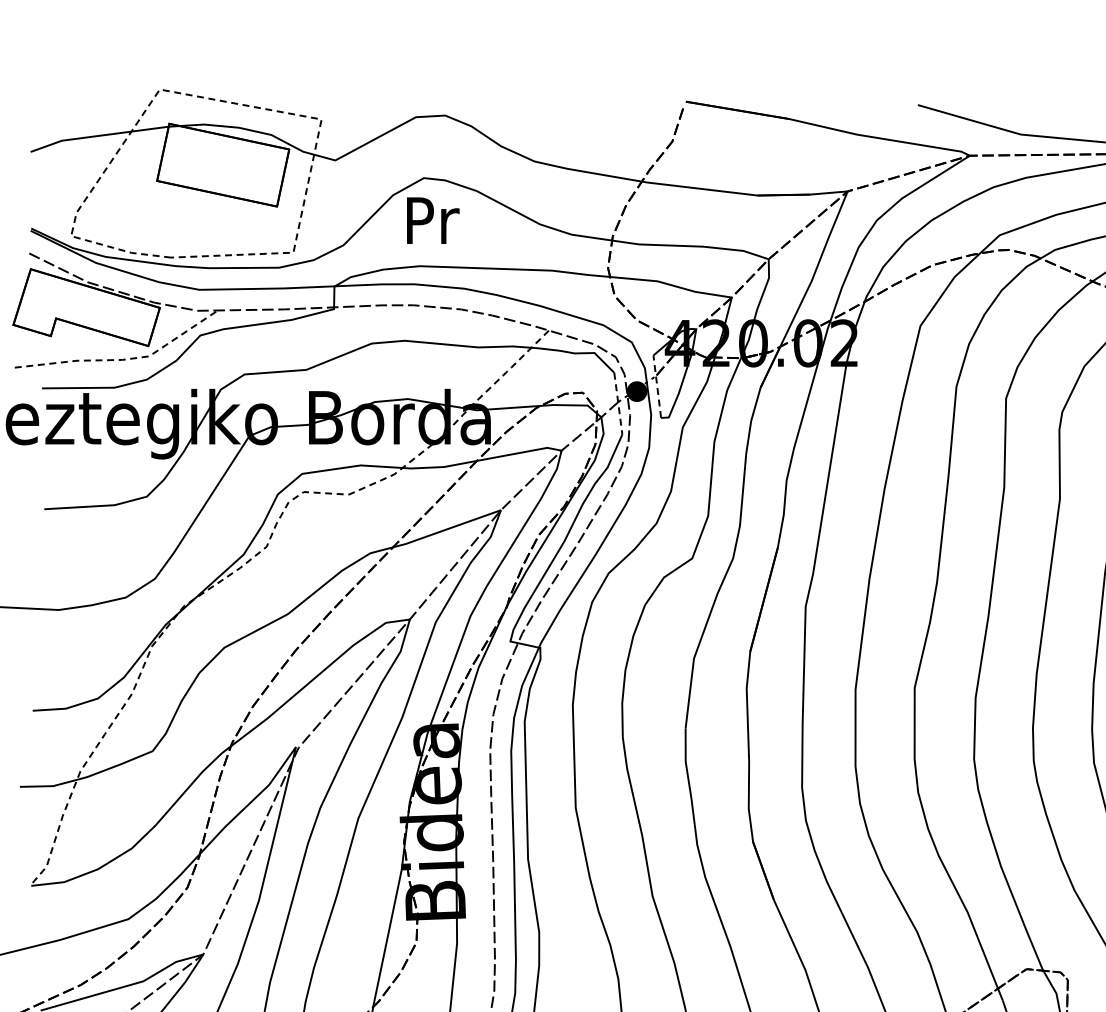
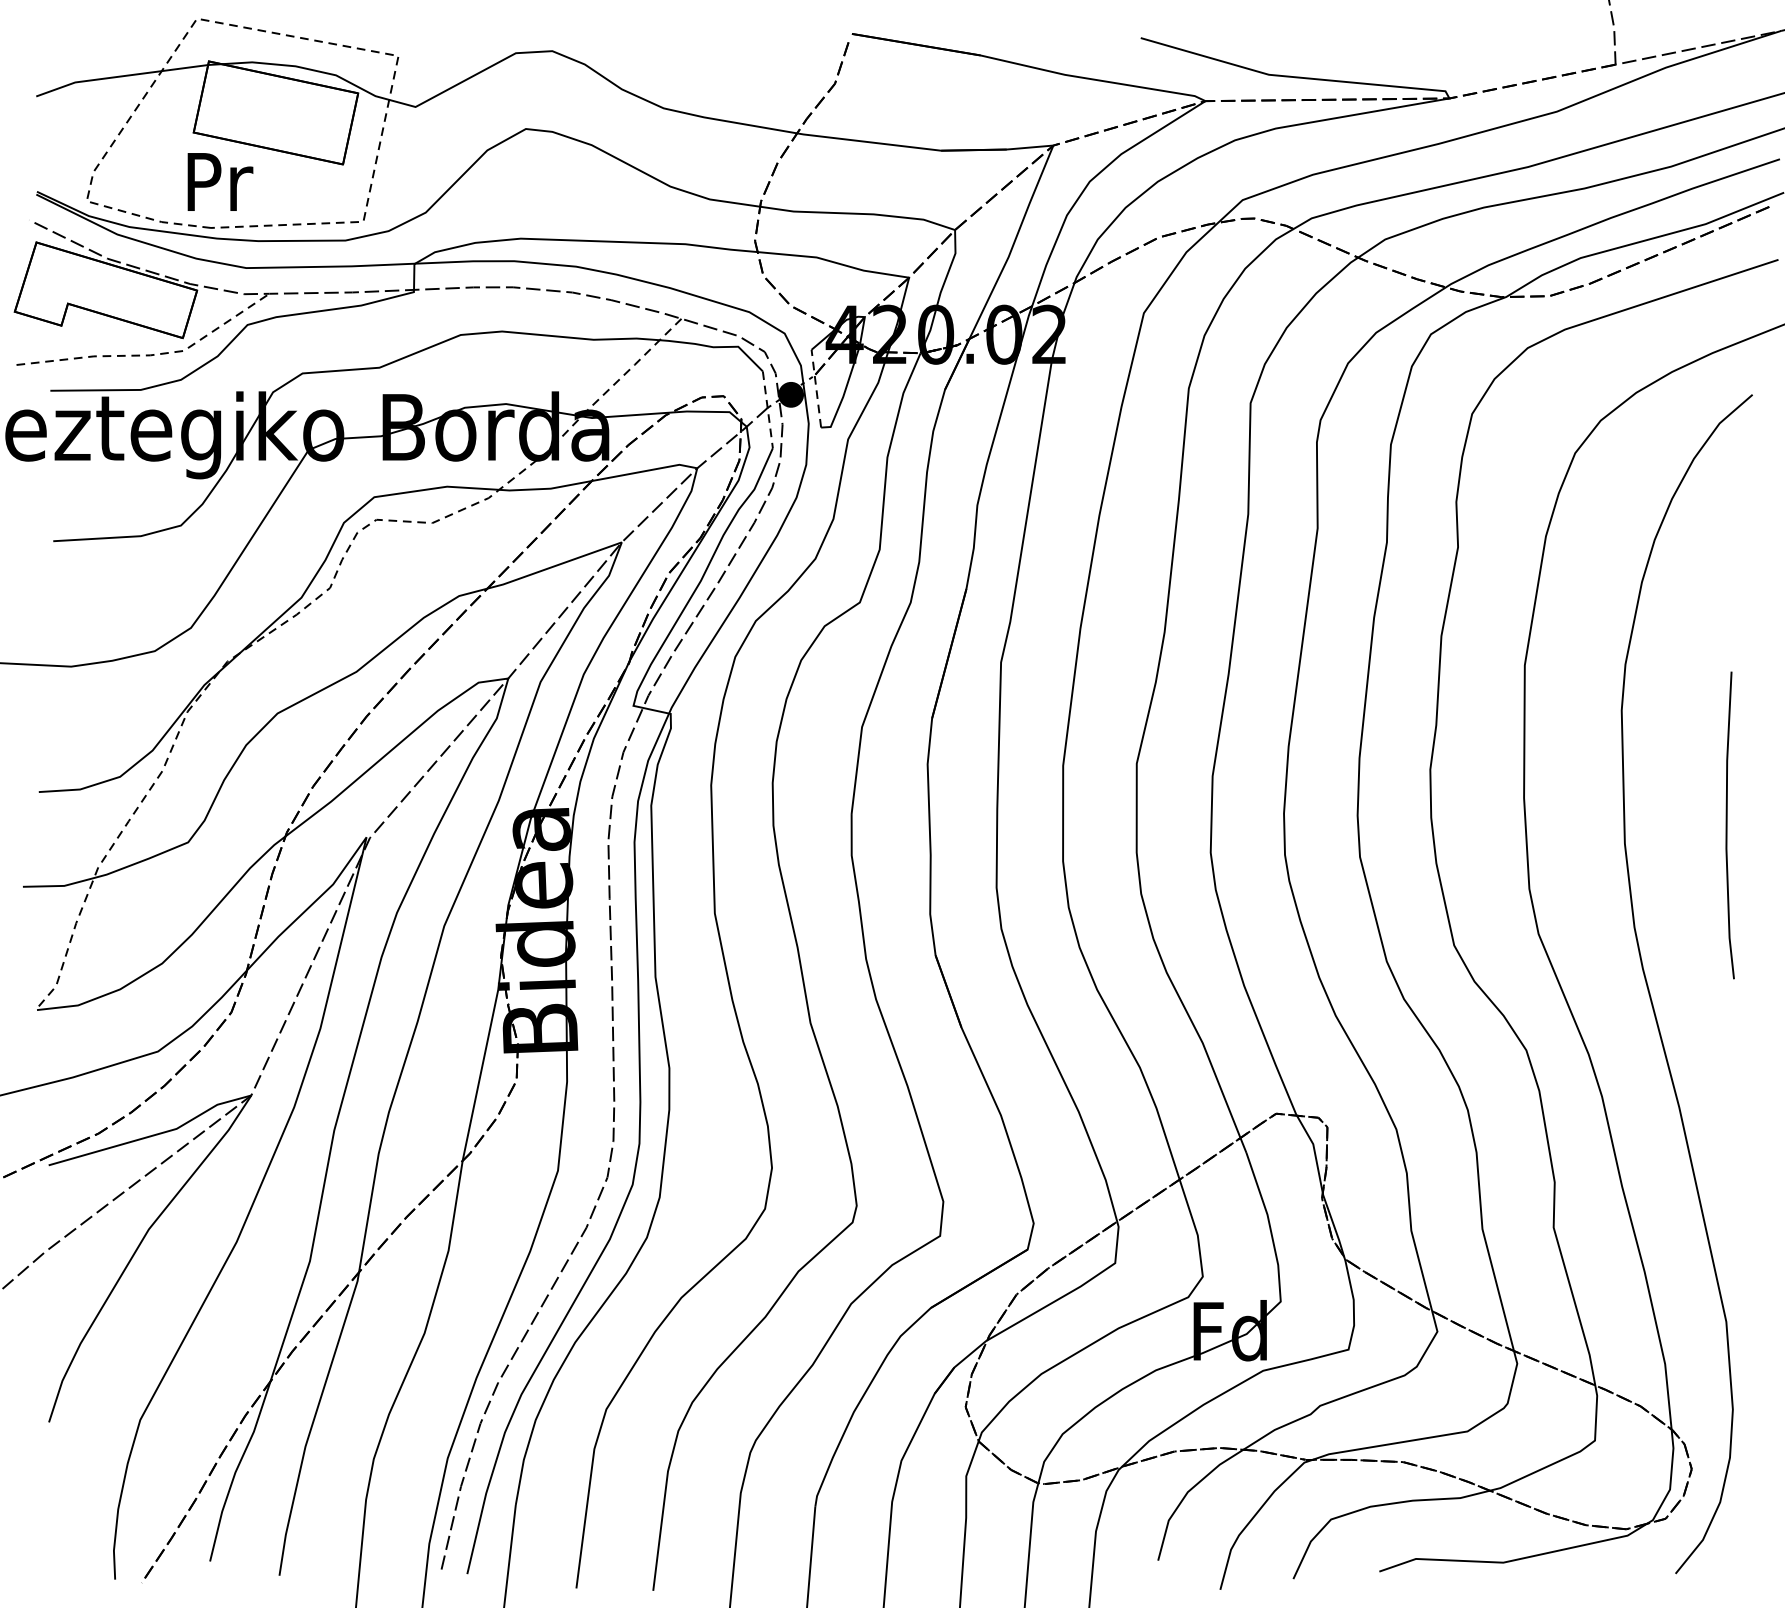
text: (433, 220) -> (220, 181), moved

